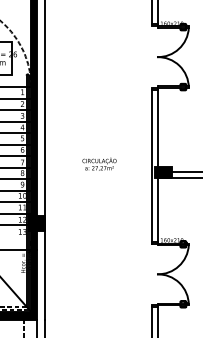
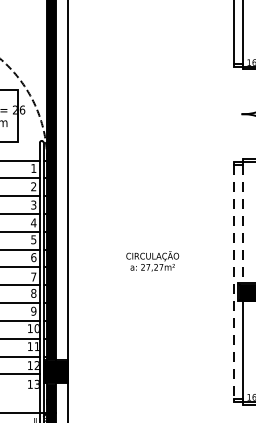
line: (158, 128) -> (243, 224), solid -> dashed
text: (99, 163) -> (152, 260), moved
line: (152, 166) -> (234, 283), solid -> dashed

